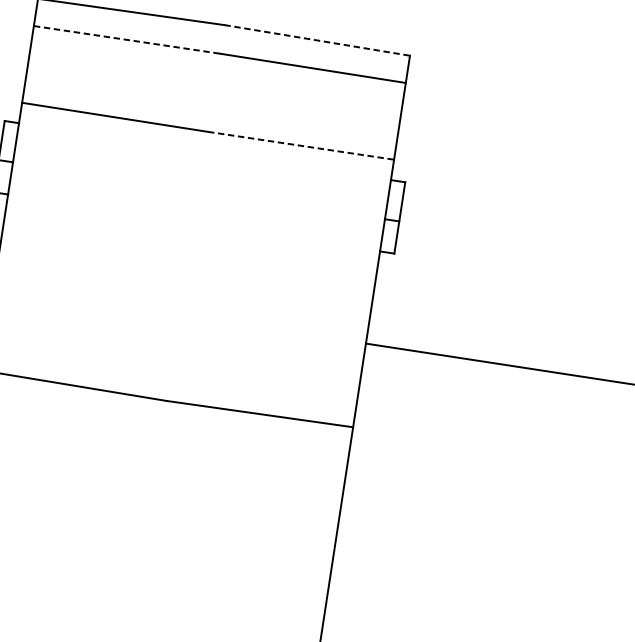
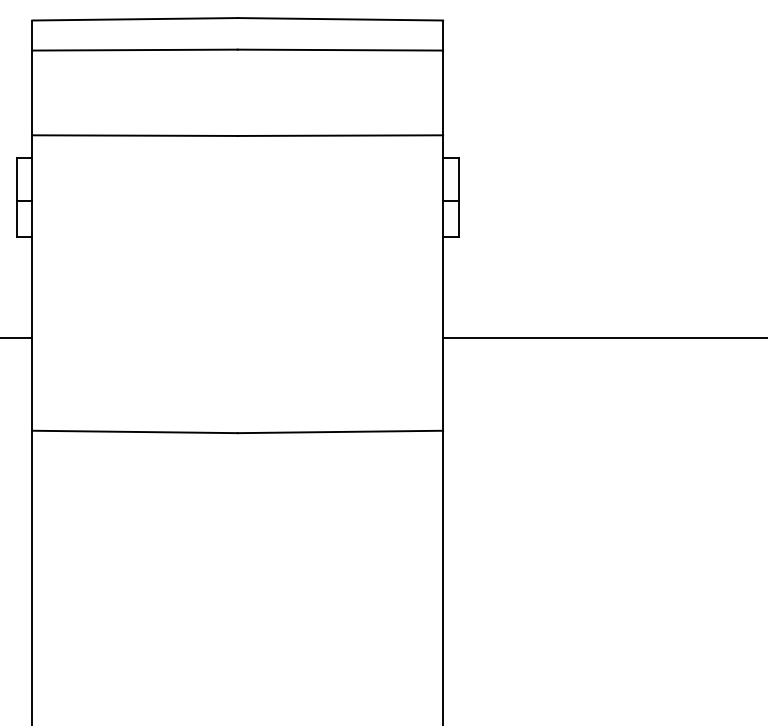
line: (127, 40) -> (135, 50), dashed -> solid
line: (317, 40) -> (340, 19), dashed -> solid
line: (301, 145) -> (340, 135), dashed -> solid

